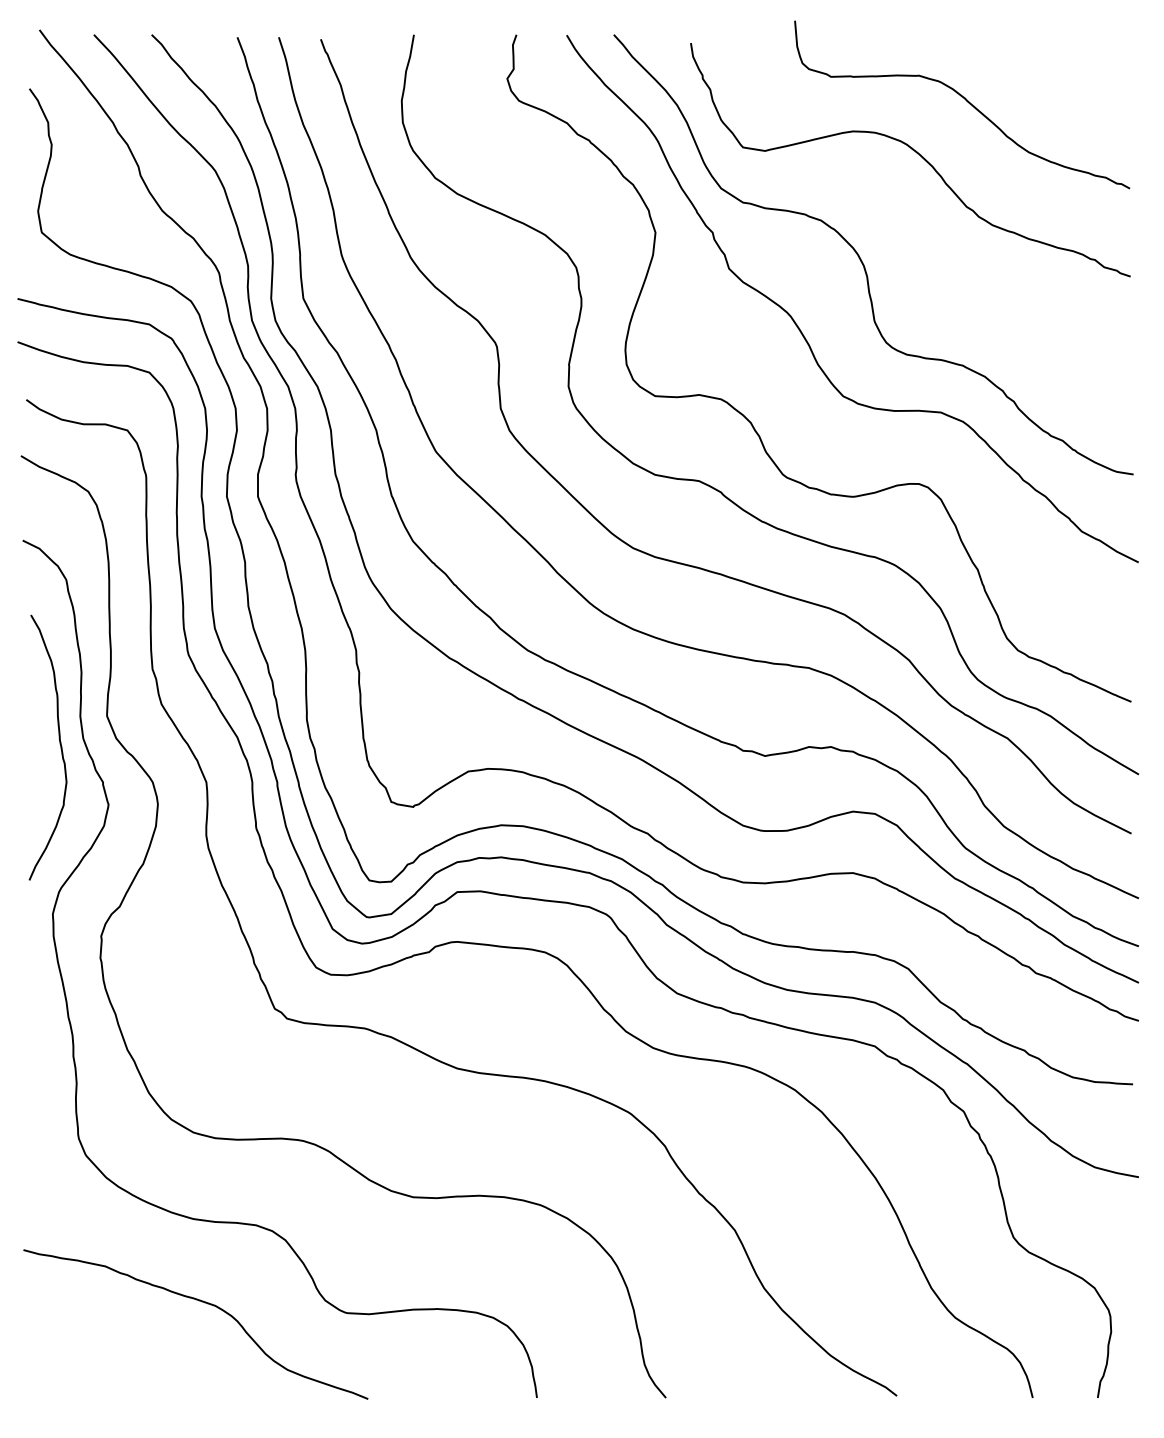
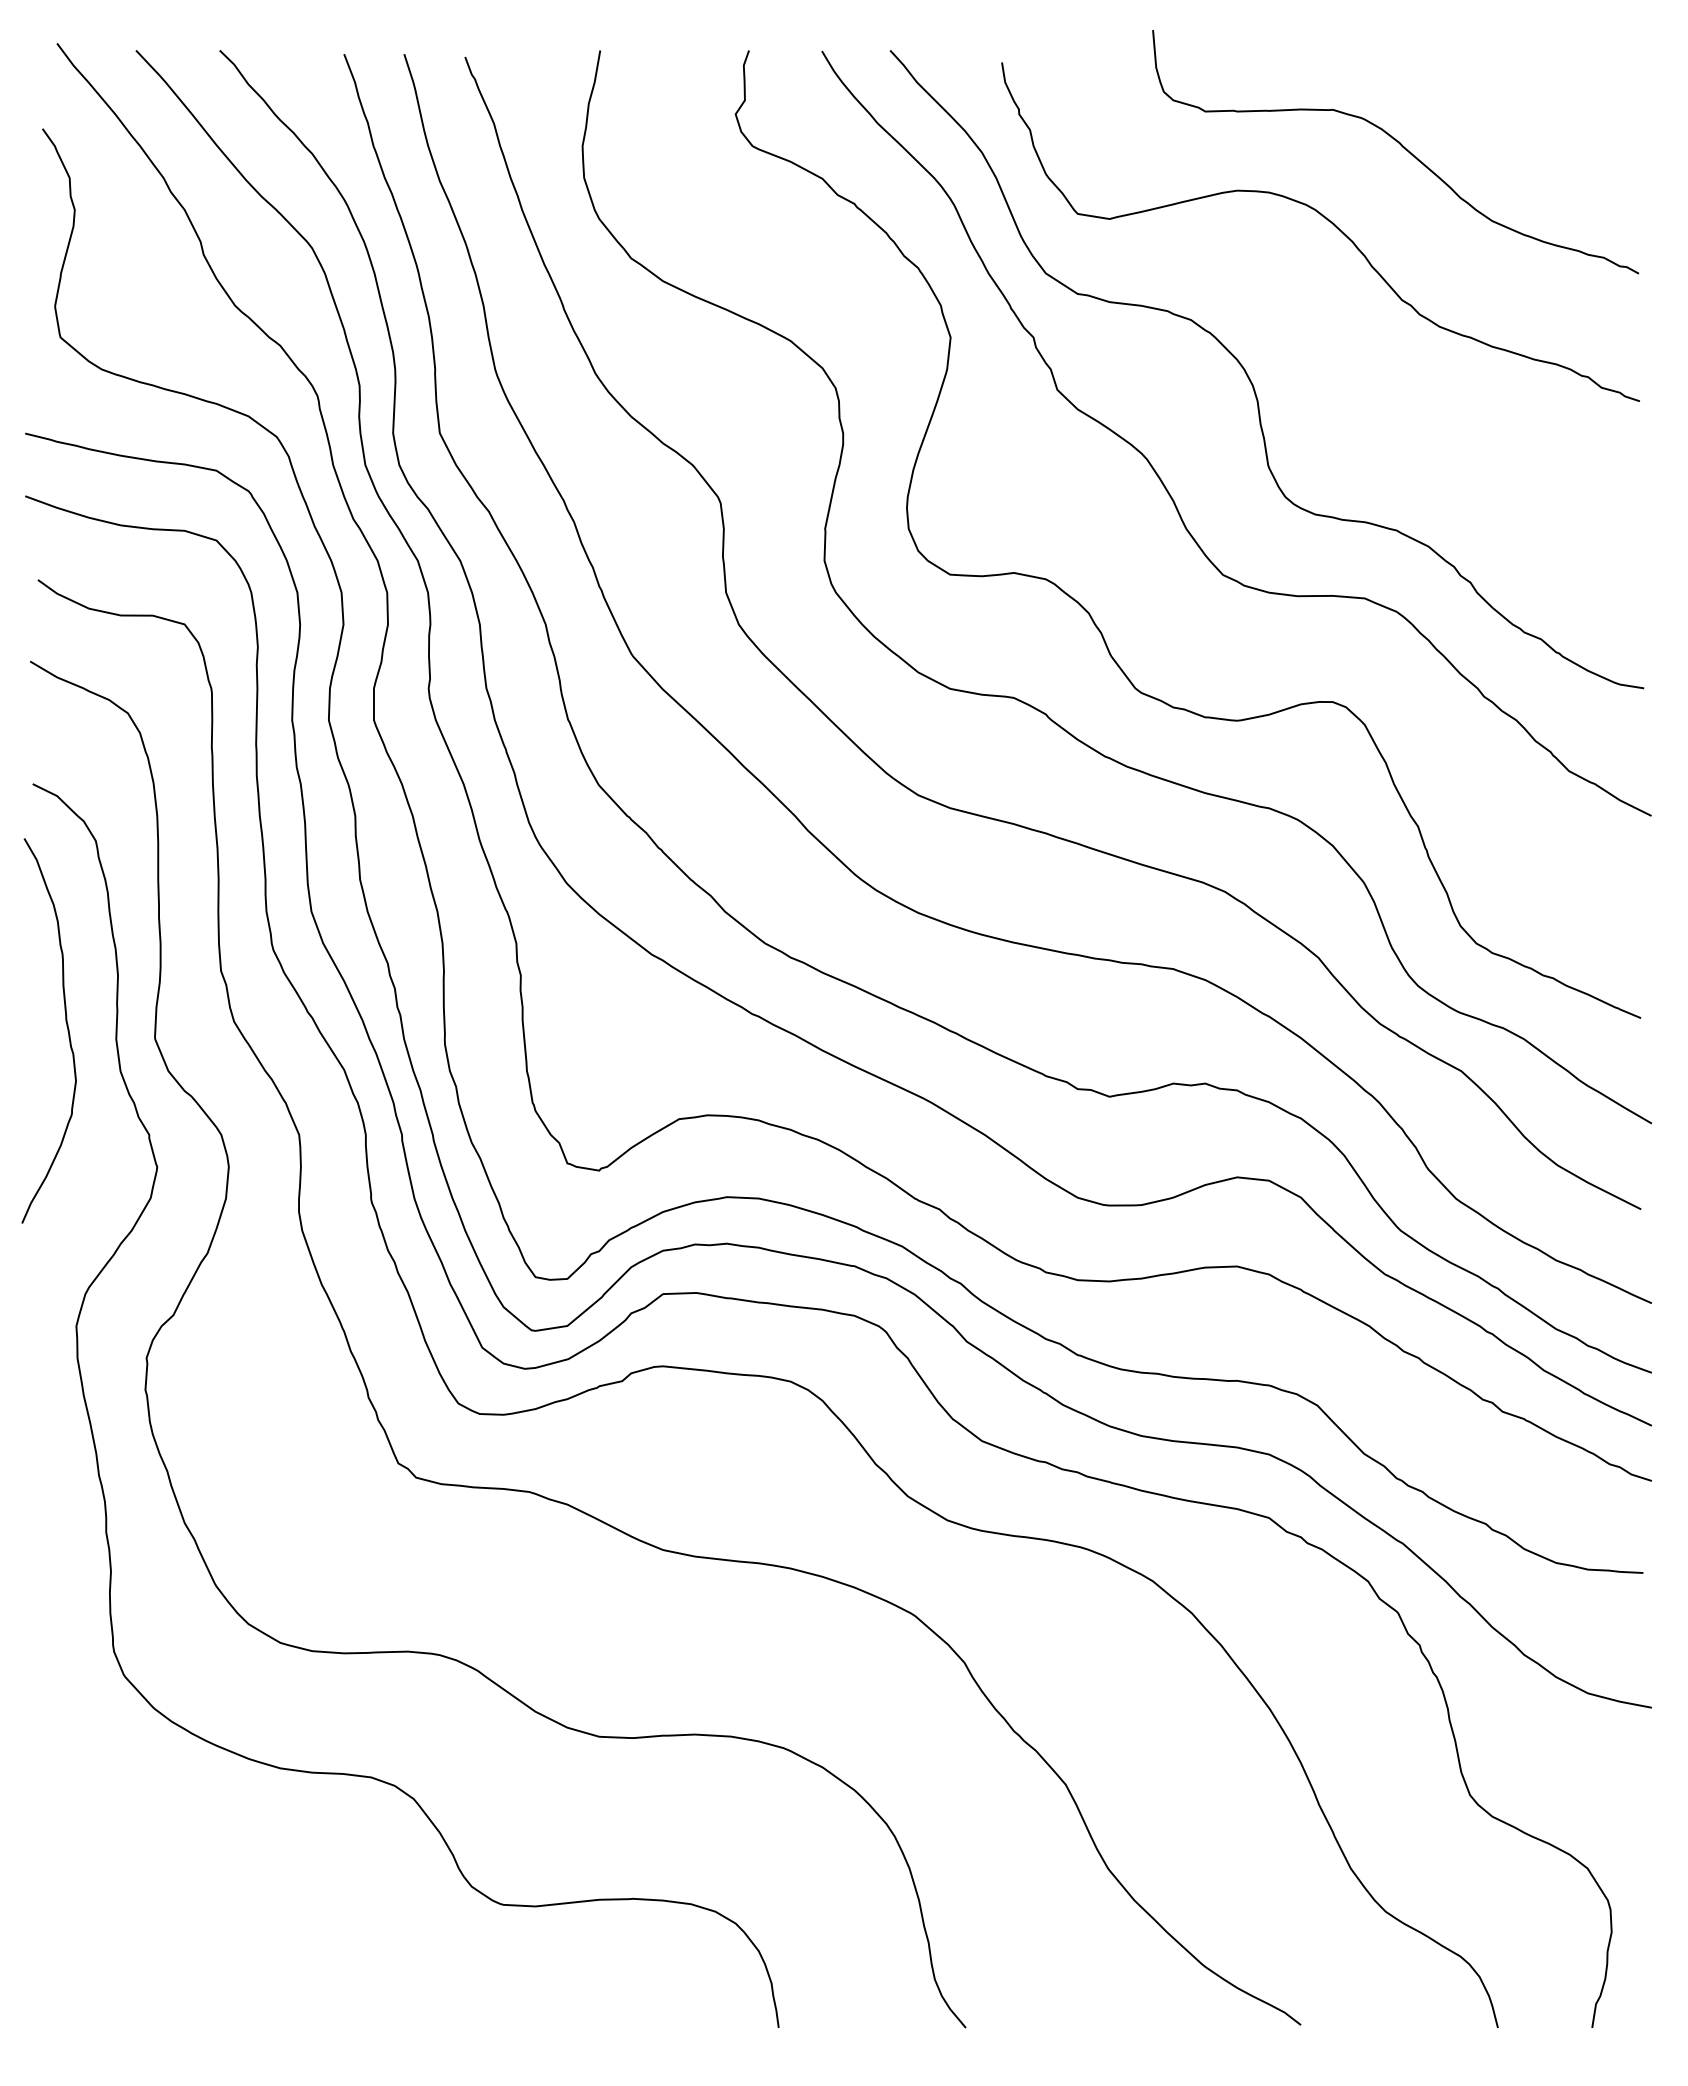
curve: (59, 744) -> (65, 1026), moved
curve: (204, 1303) -> (296, 1890), removed

